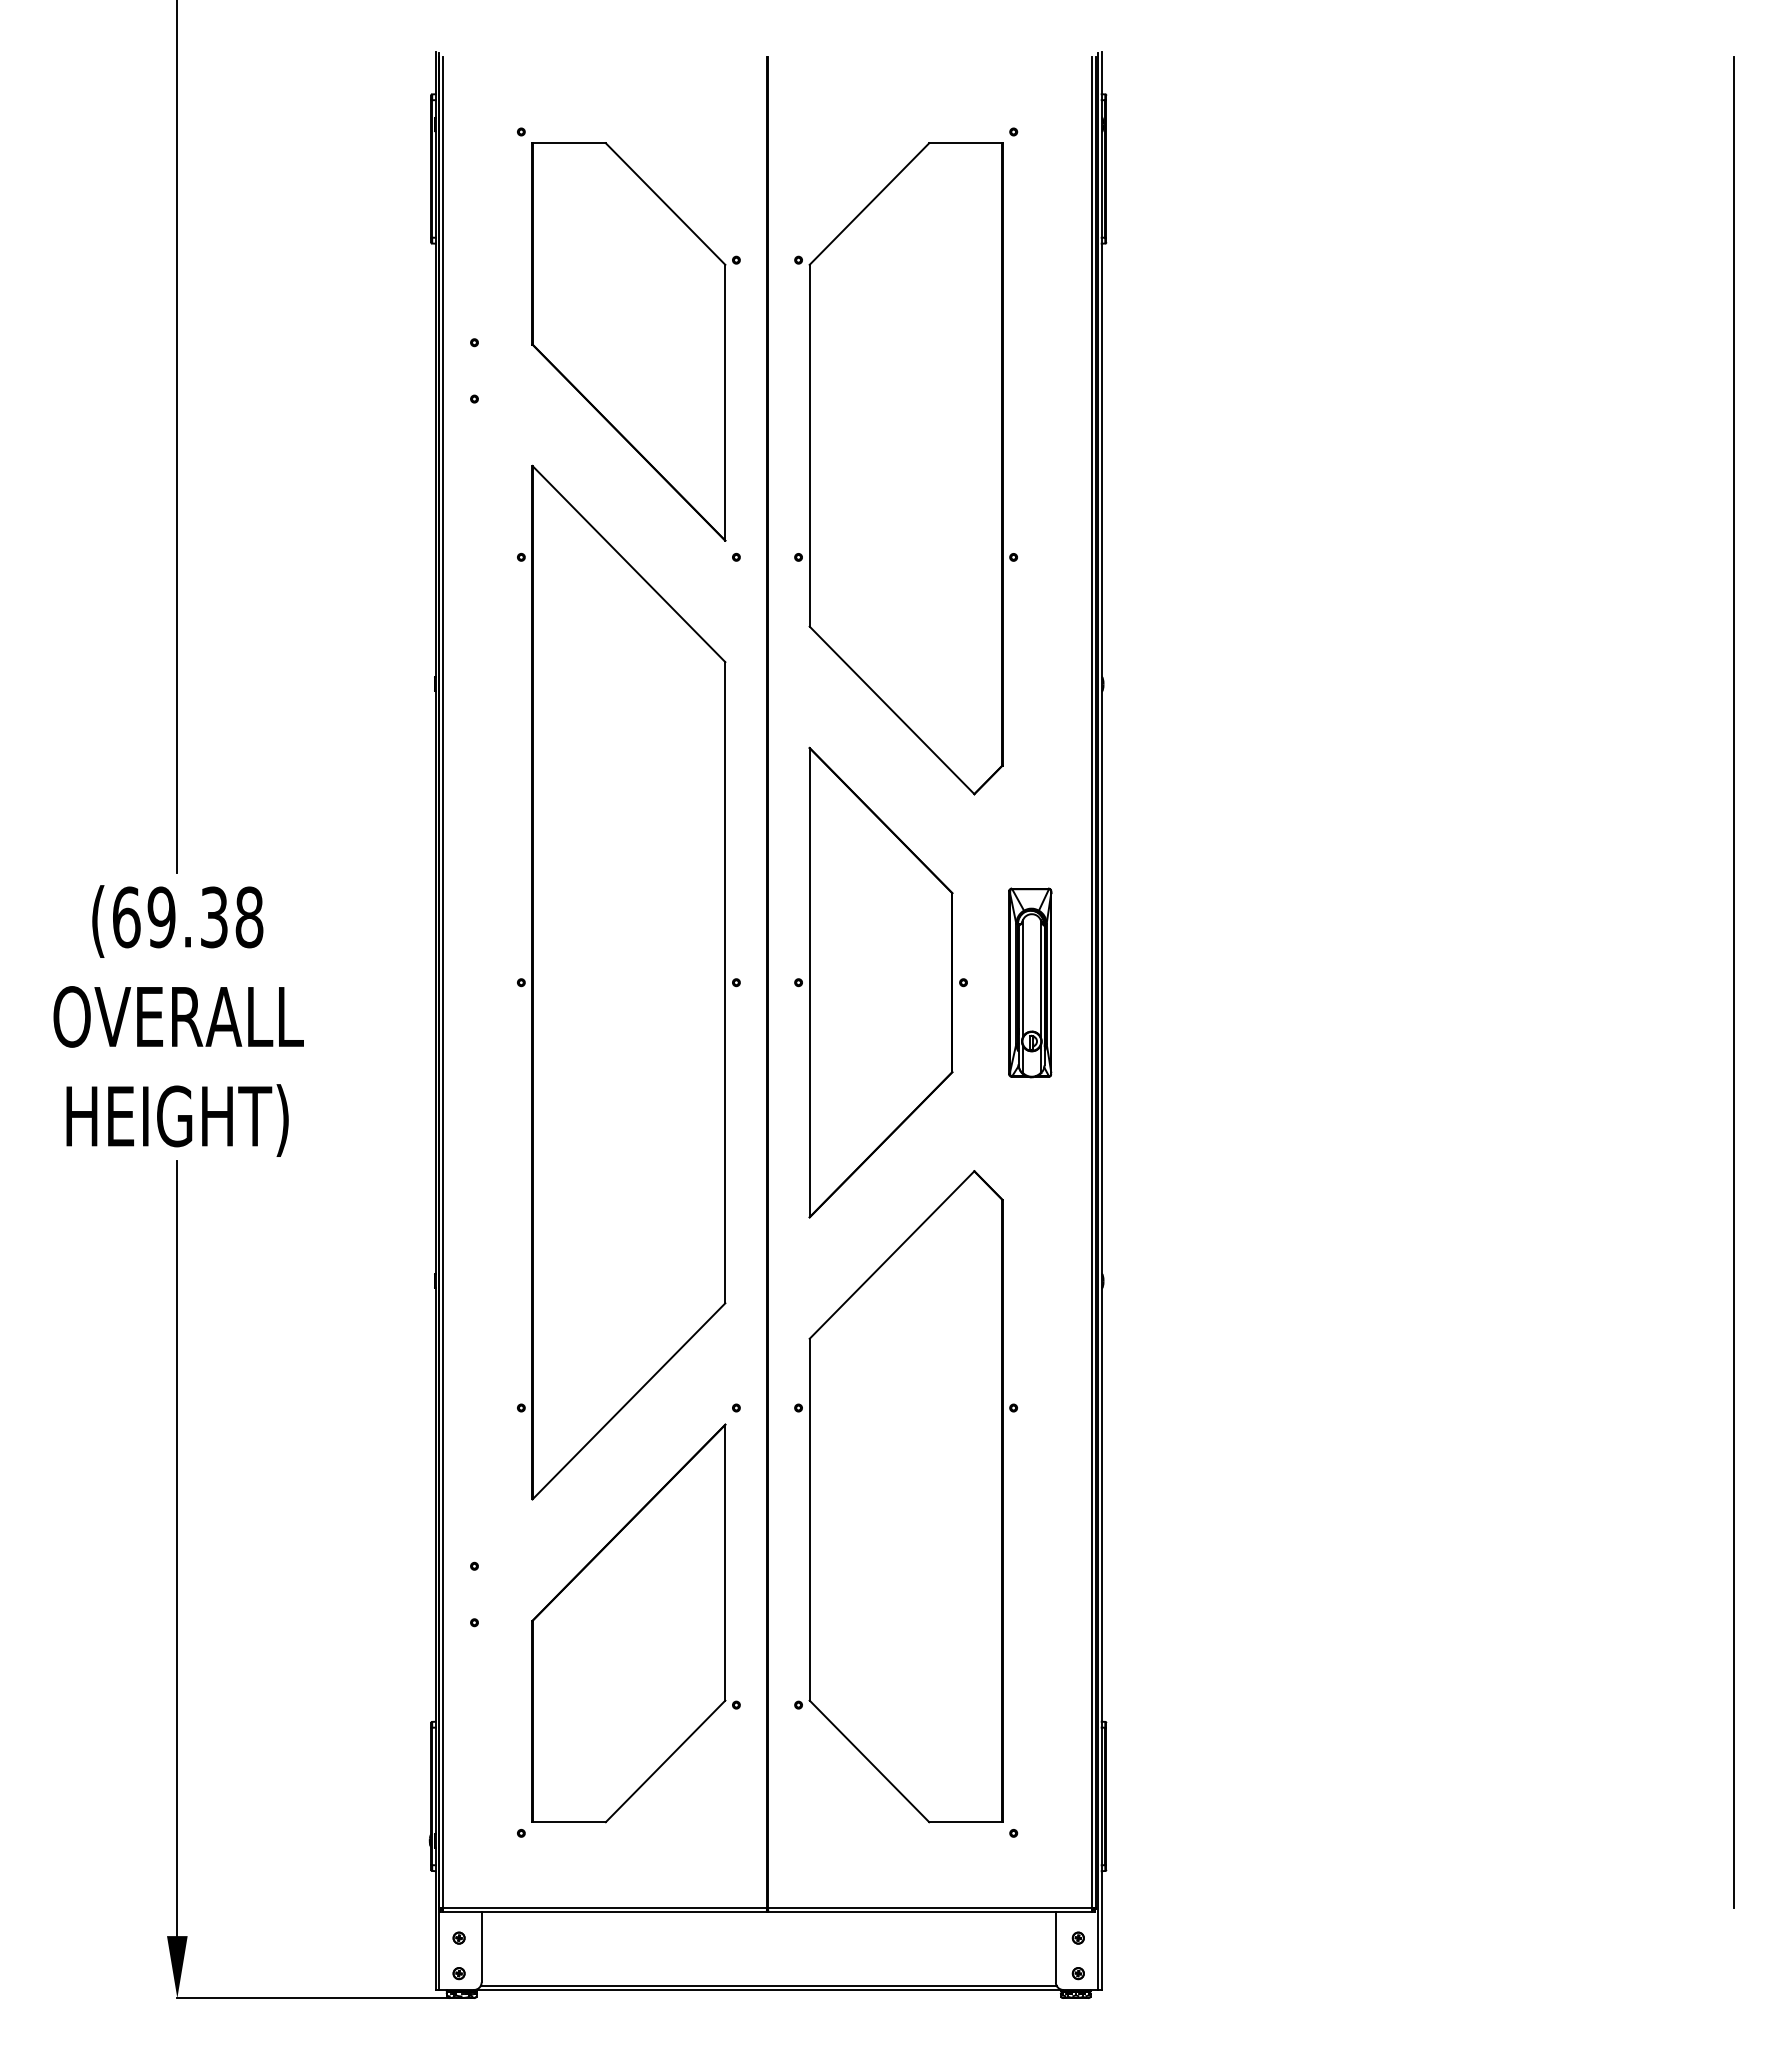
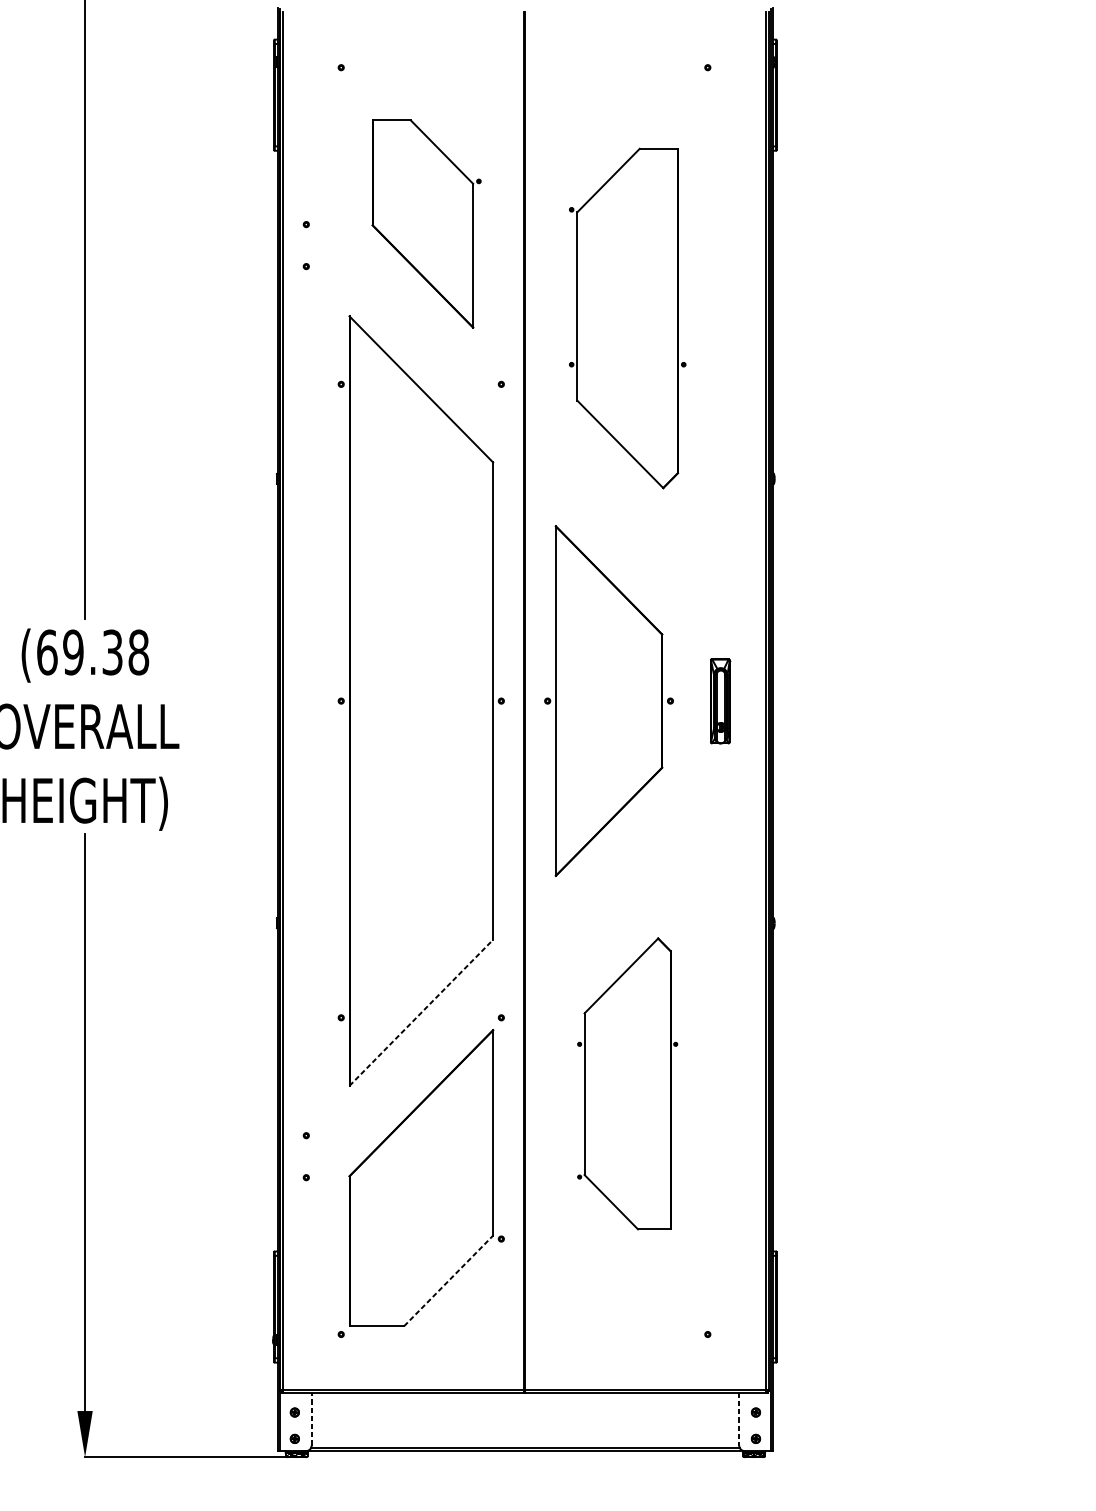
part: (635, 341) -> (426, 223), size x0.7
part: (905, 468) -> (627, 318), size x0.7
part: (1030, 982) -> (720, 700), size x0.6
line: (628, 1401) -> (421, 1012), solid -> dashed
part: (905, 1496) -> (627, 1083), size x0.6
line: (665, 1761) -> (448, 1281), solid -> dashed
line: (481, 1946) -> (311, 1418), solid -> dashed
line: (1055, 1947) -> (738, 1419), solid -> dashed

